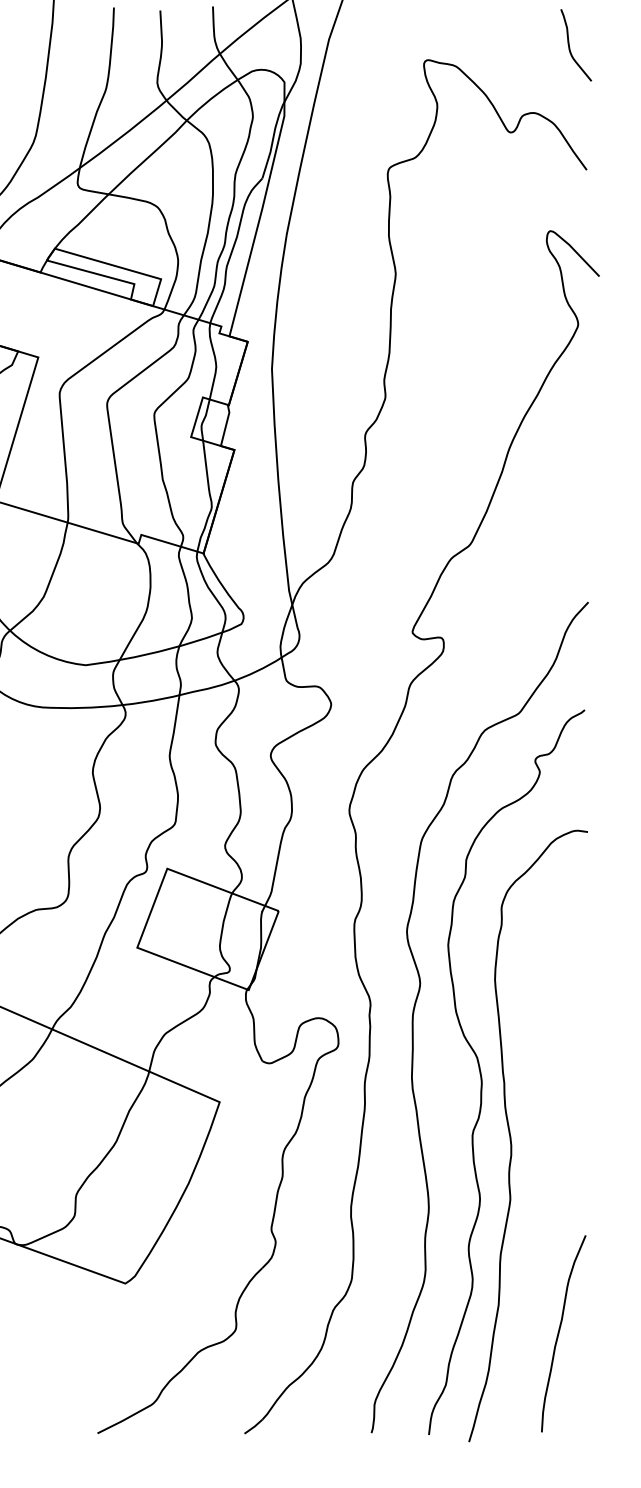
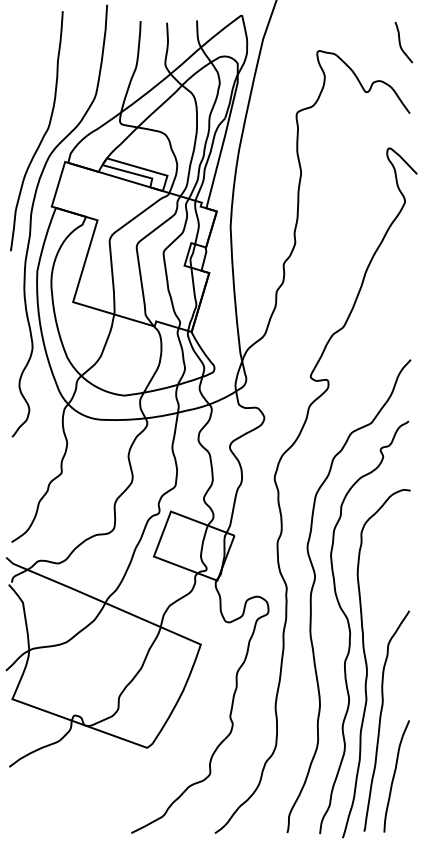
curve: (536, 1232) -> (381, 718), added

